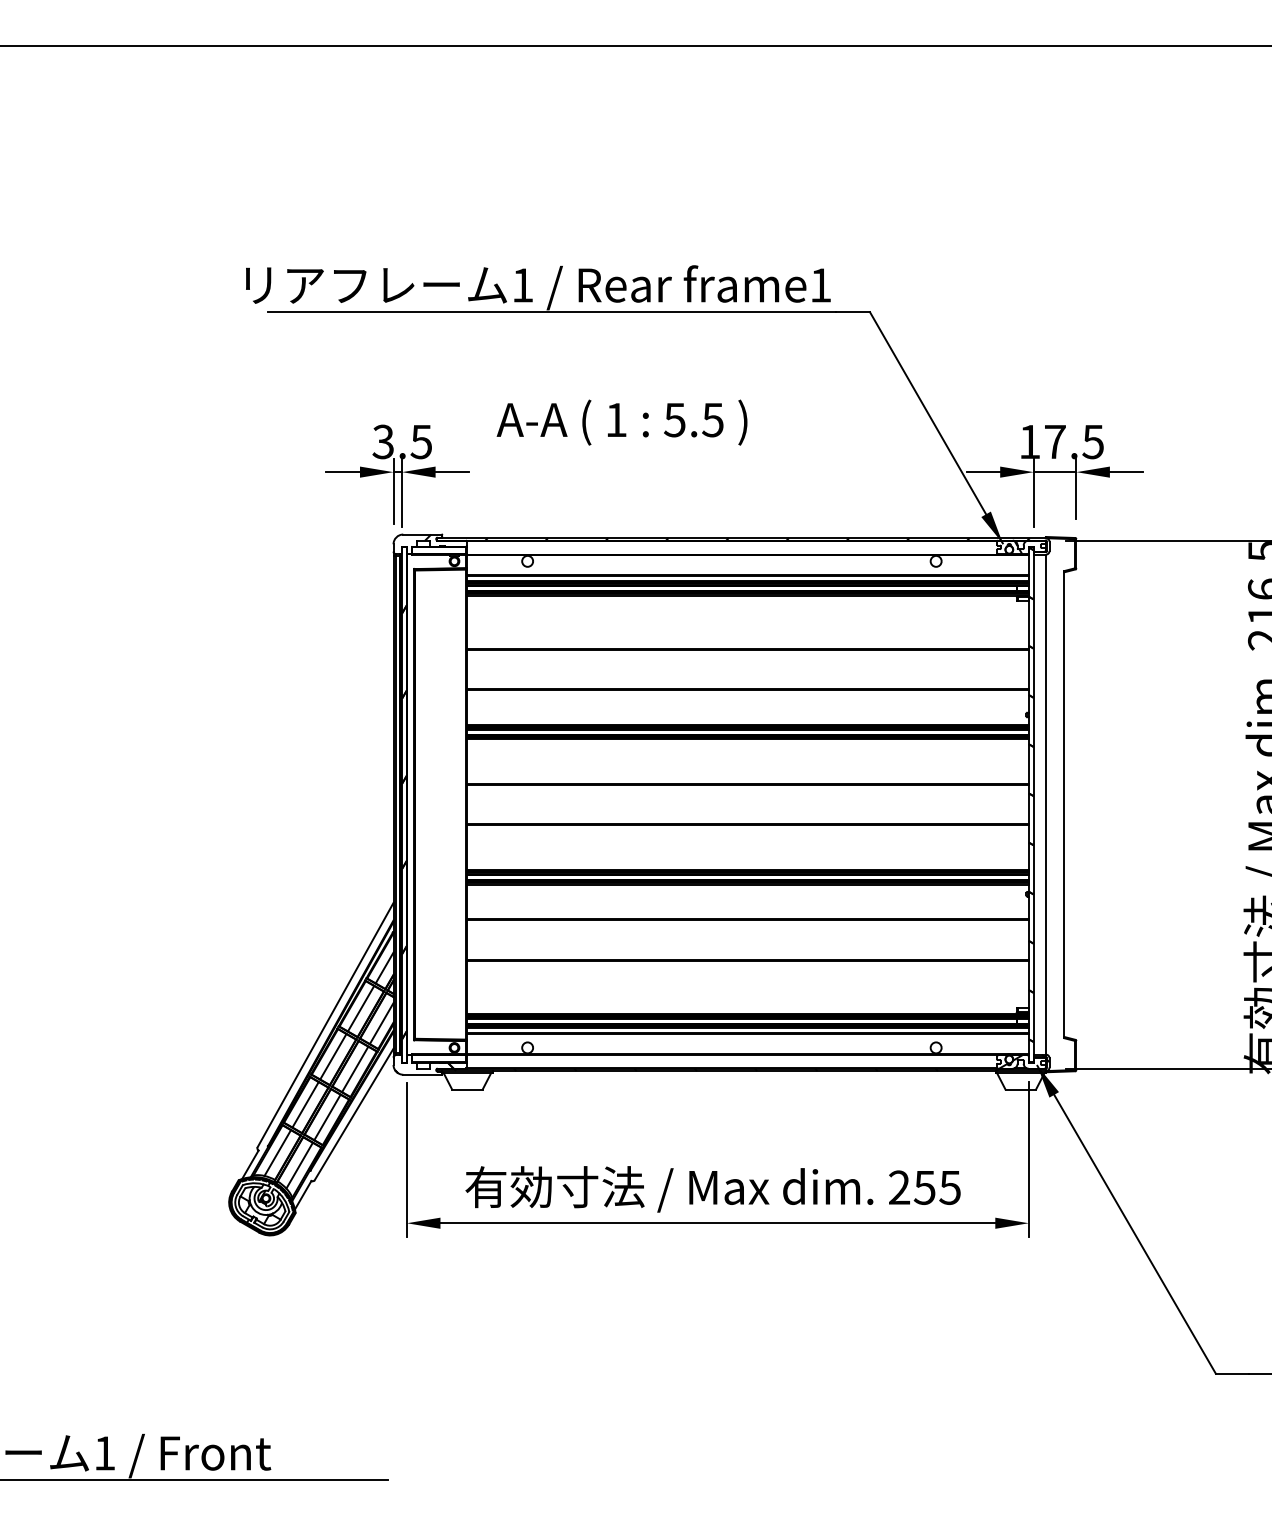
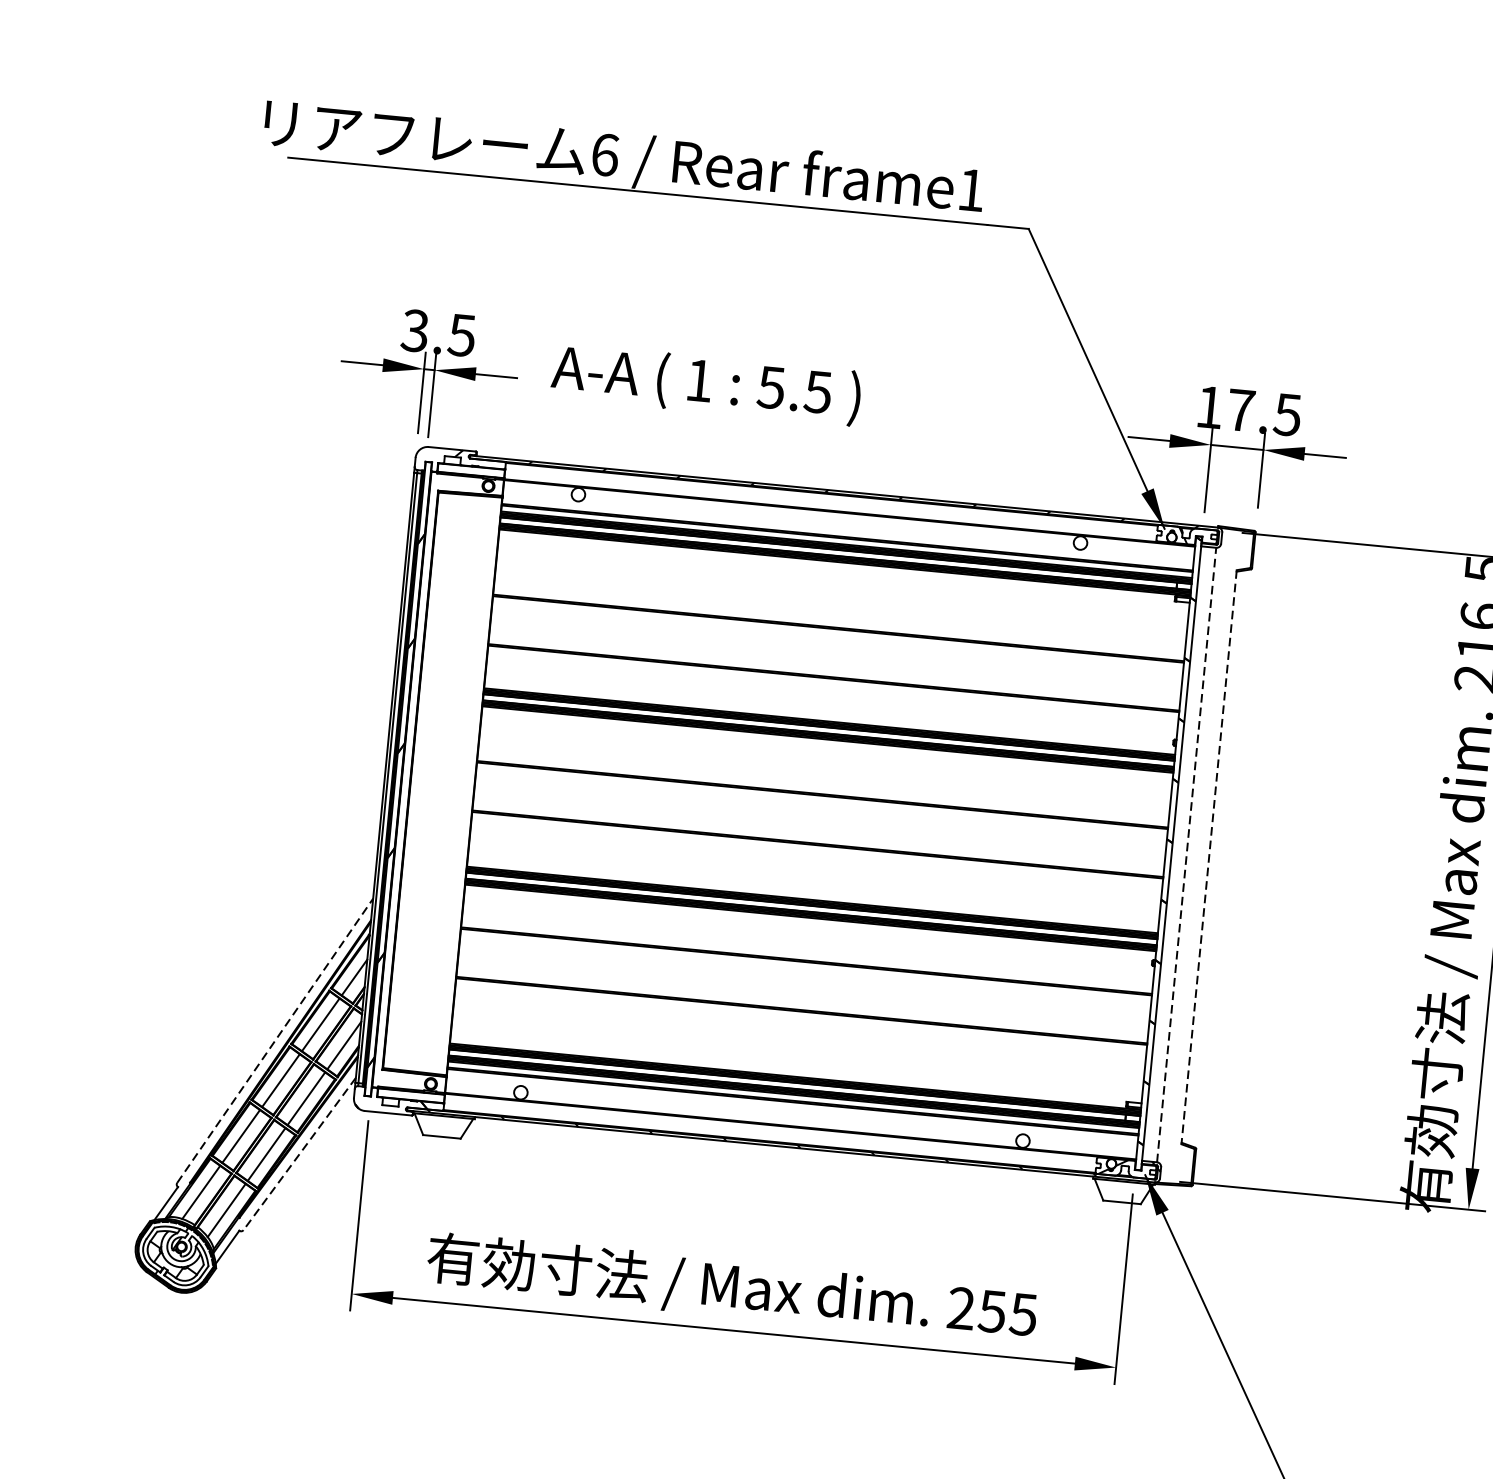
text: (522, 285) -> (604, 155), 1 -> 6
text: (621, 422) -> (705, 384), moved
line: (1045, 804) -> (1186, 854), solid -> dashed
line: (1064, 804) -> (1209, 857), solid -> dashed
line: (325, 1025) -> (275, 1041), solid -> dashed
line: (354, 1114) -> (300, 1154), solid -> dashed

